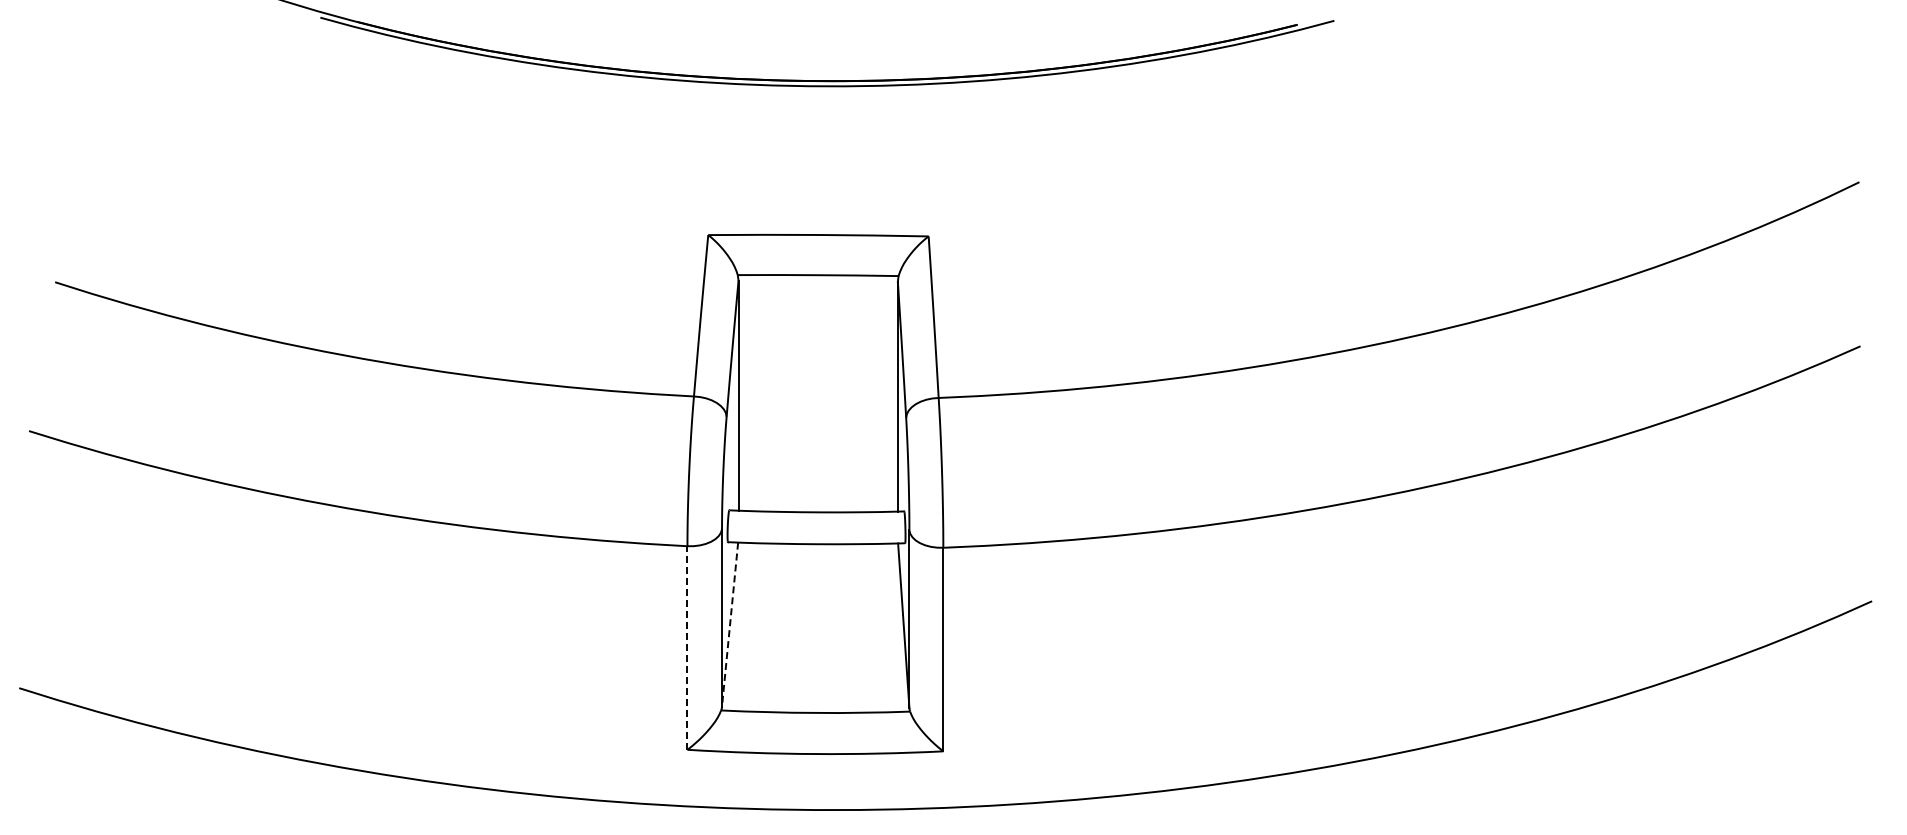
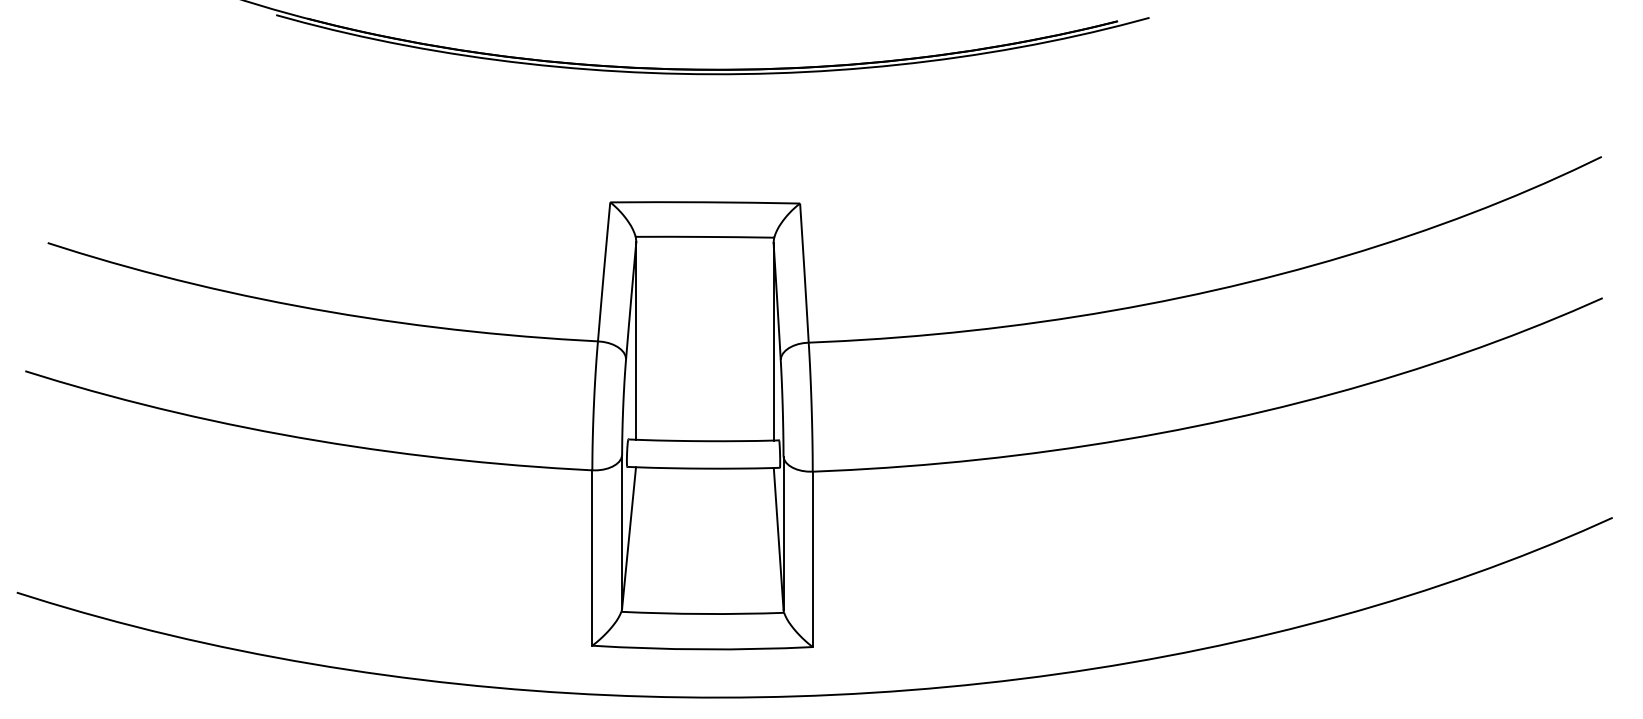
line: (730, 625) -> (629, 538), dashed -> solid
line: (687, 648) -> (592, 558), dashed -> solid

